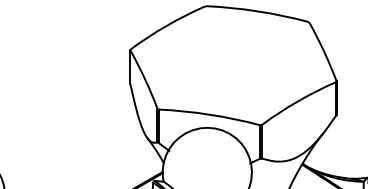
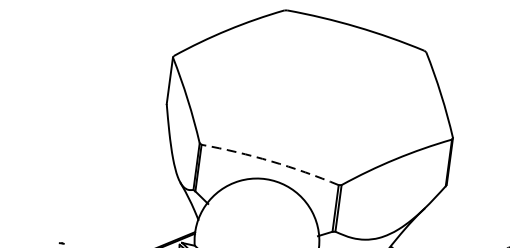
arc: (209, 114) -> (270, 160), solid -> dashed

